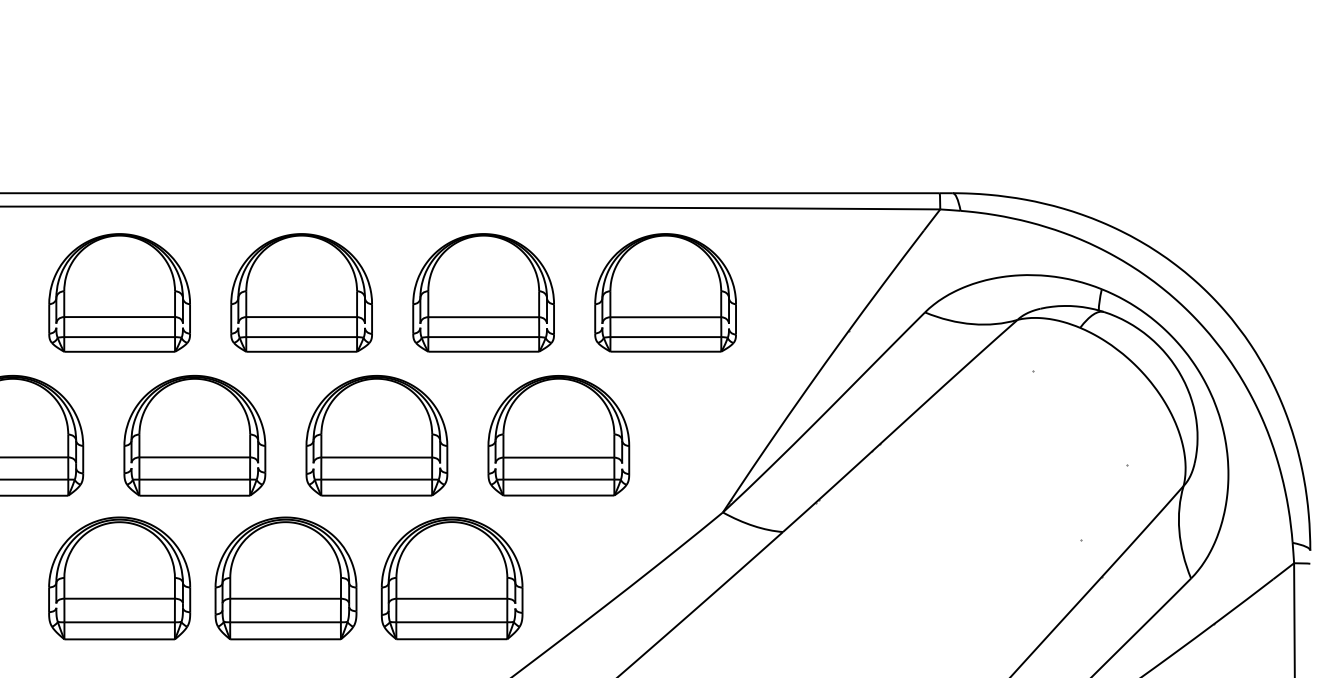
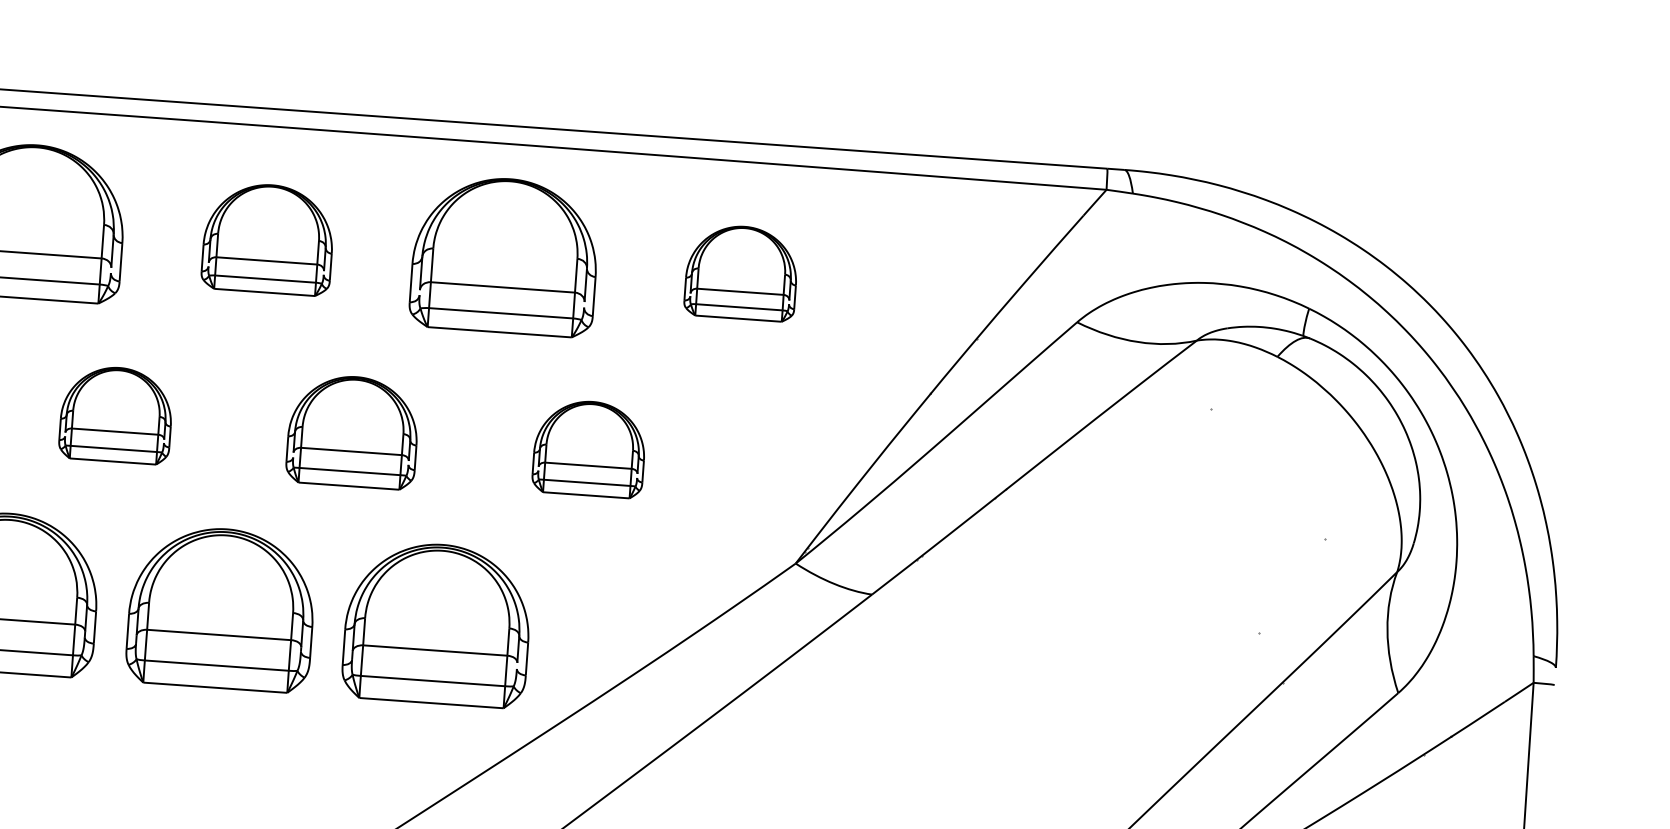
part: (301, 292) -> (268, 238), size x0.7
part: (665, 292) -> (741, 272), size x0.6
part: (194, 435) -> (115, 414), size x0.6
part: (376, 435) -> (352, 431), size x0.7
part: (558, 435) -> (589, 448), size x0.6

